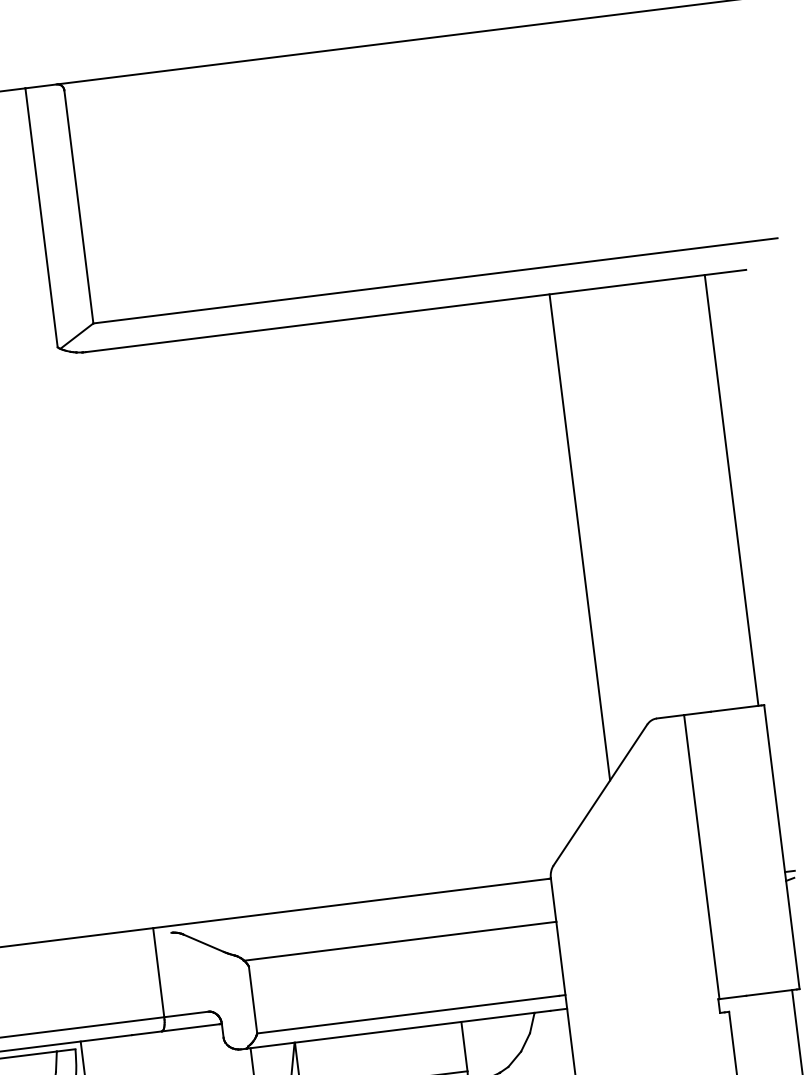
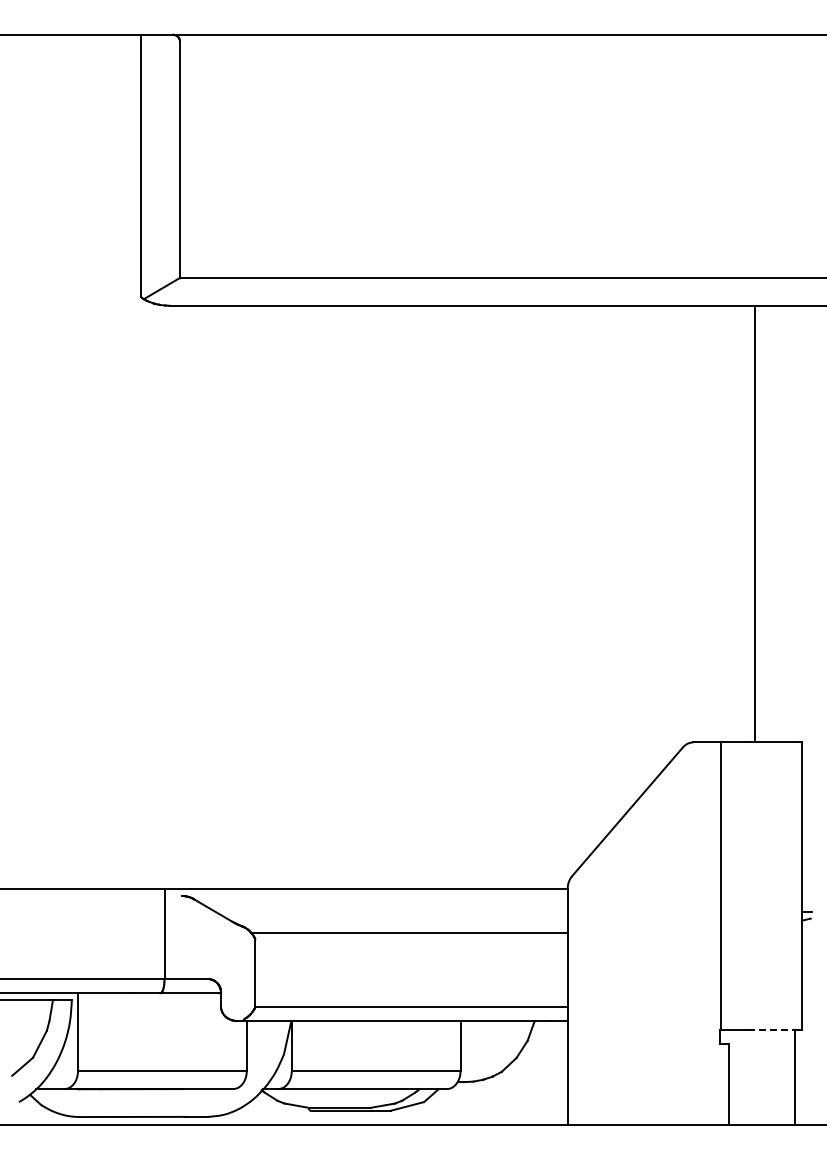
line: (731, 489) -> (755, 523), moved
line: (580, 536) -> (639, 551), removed
line: (771, 992) -> (773, 1030), solid -> dashed

